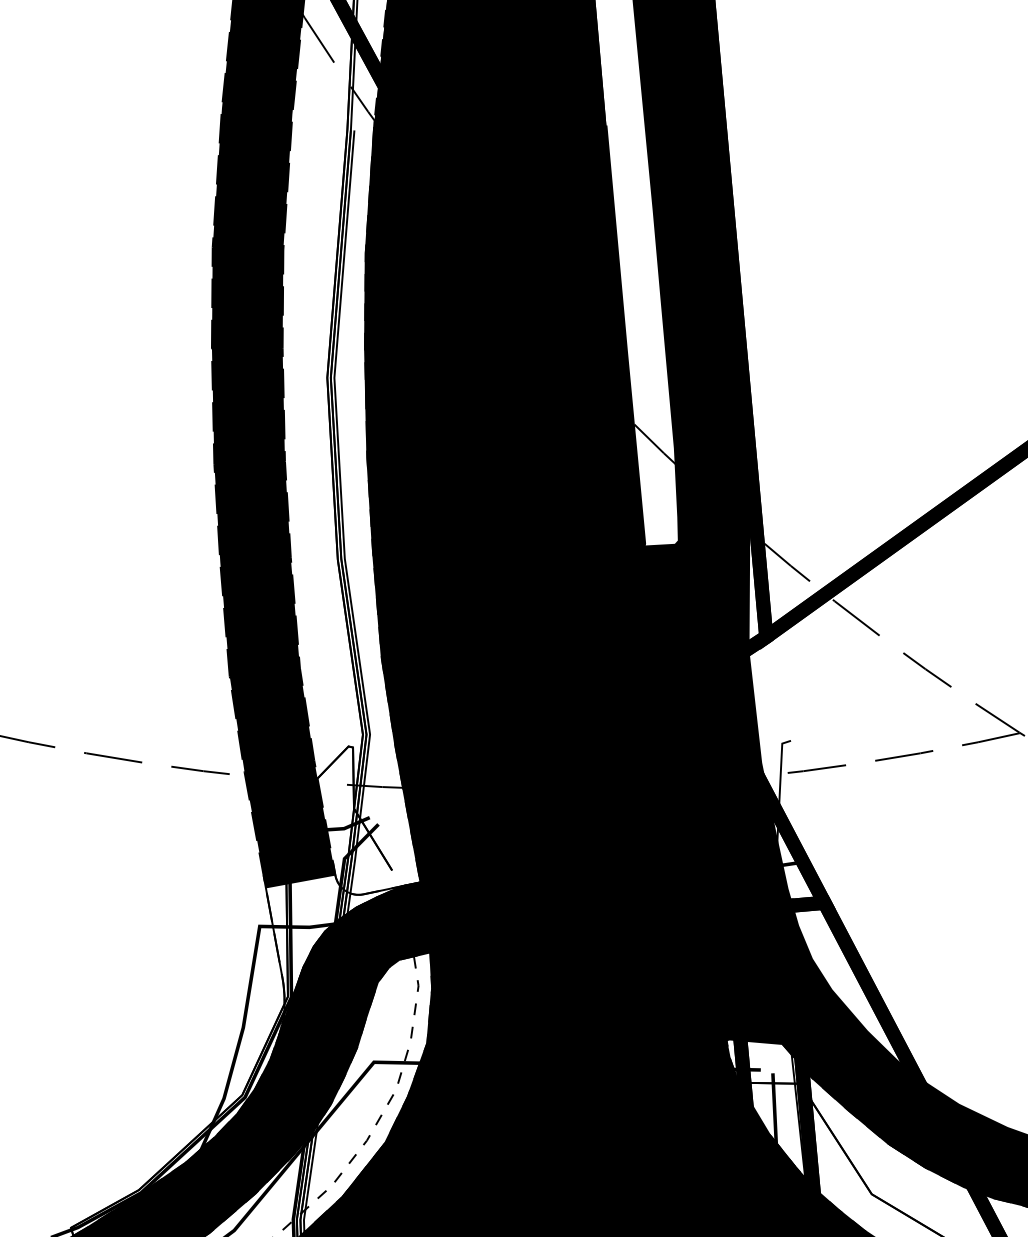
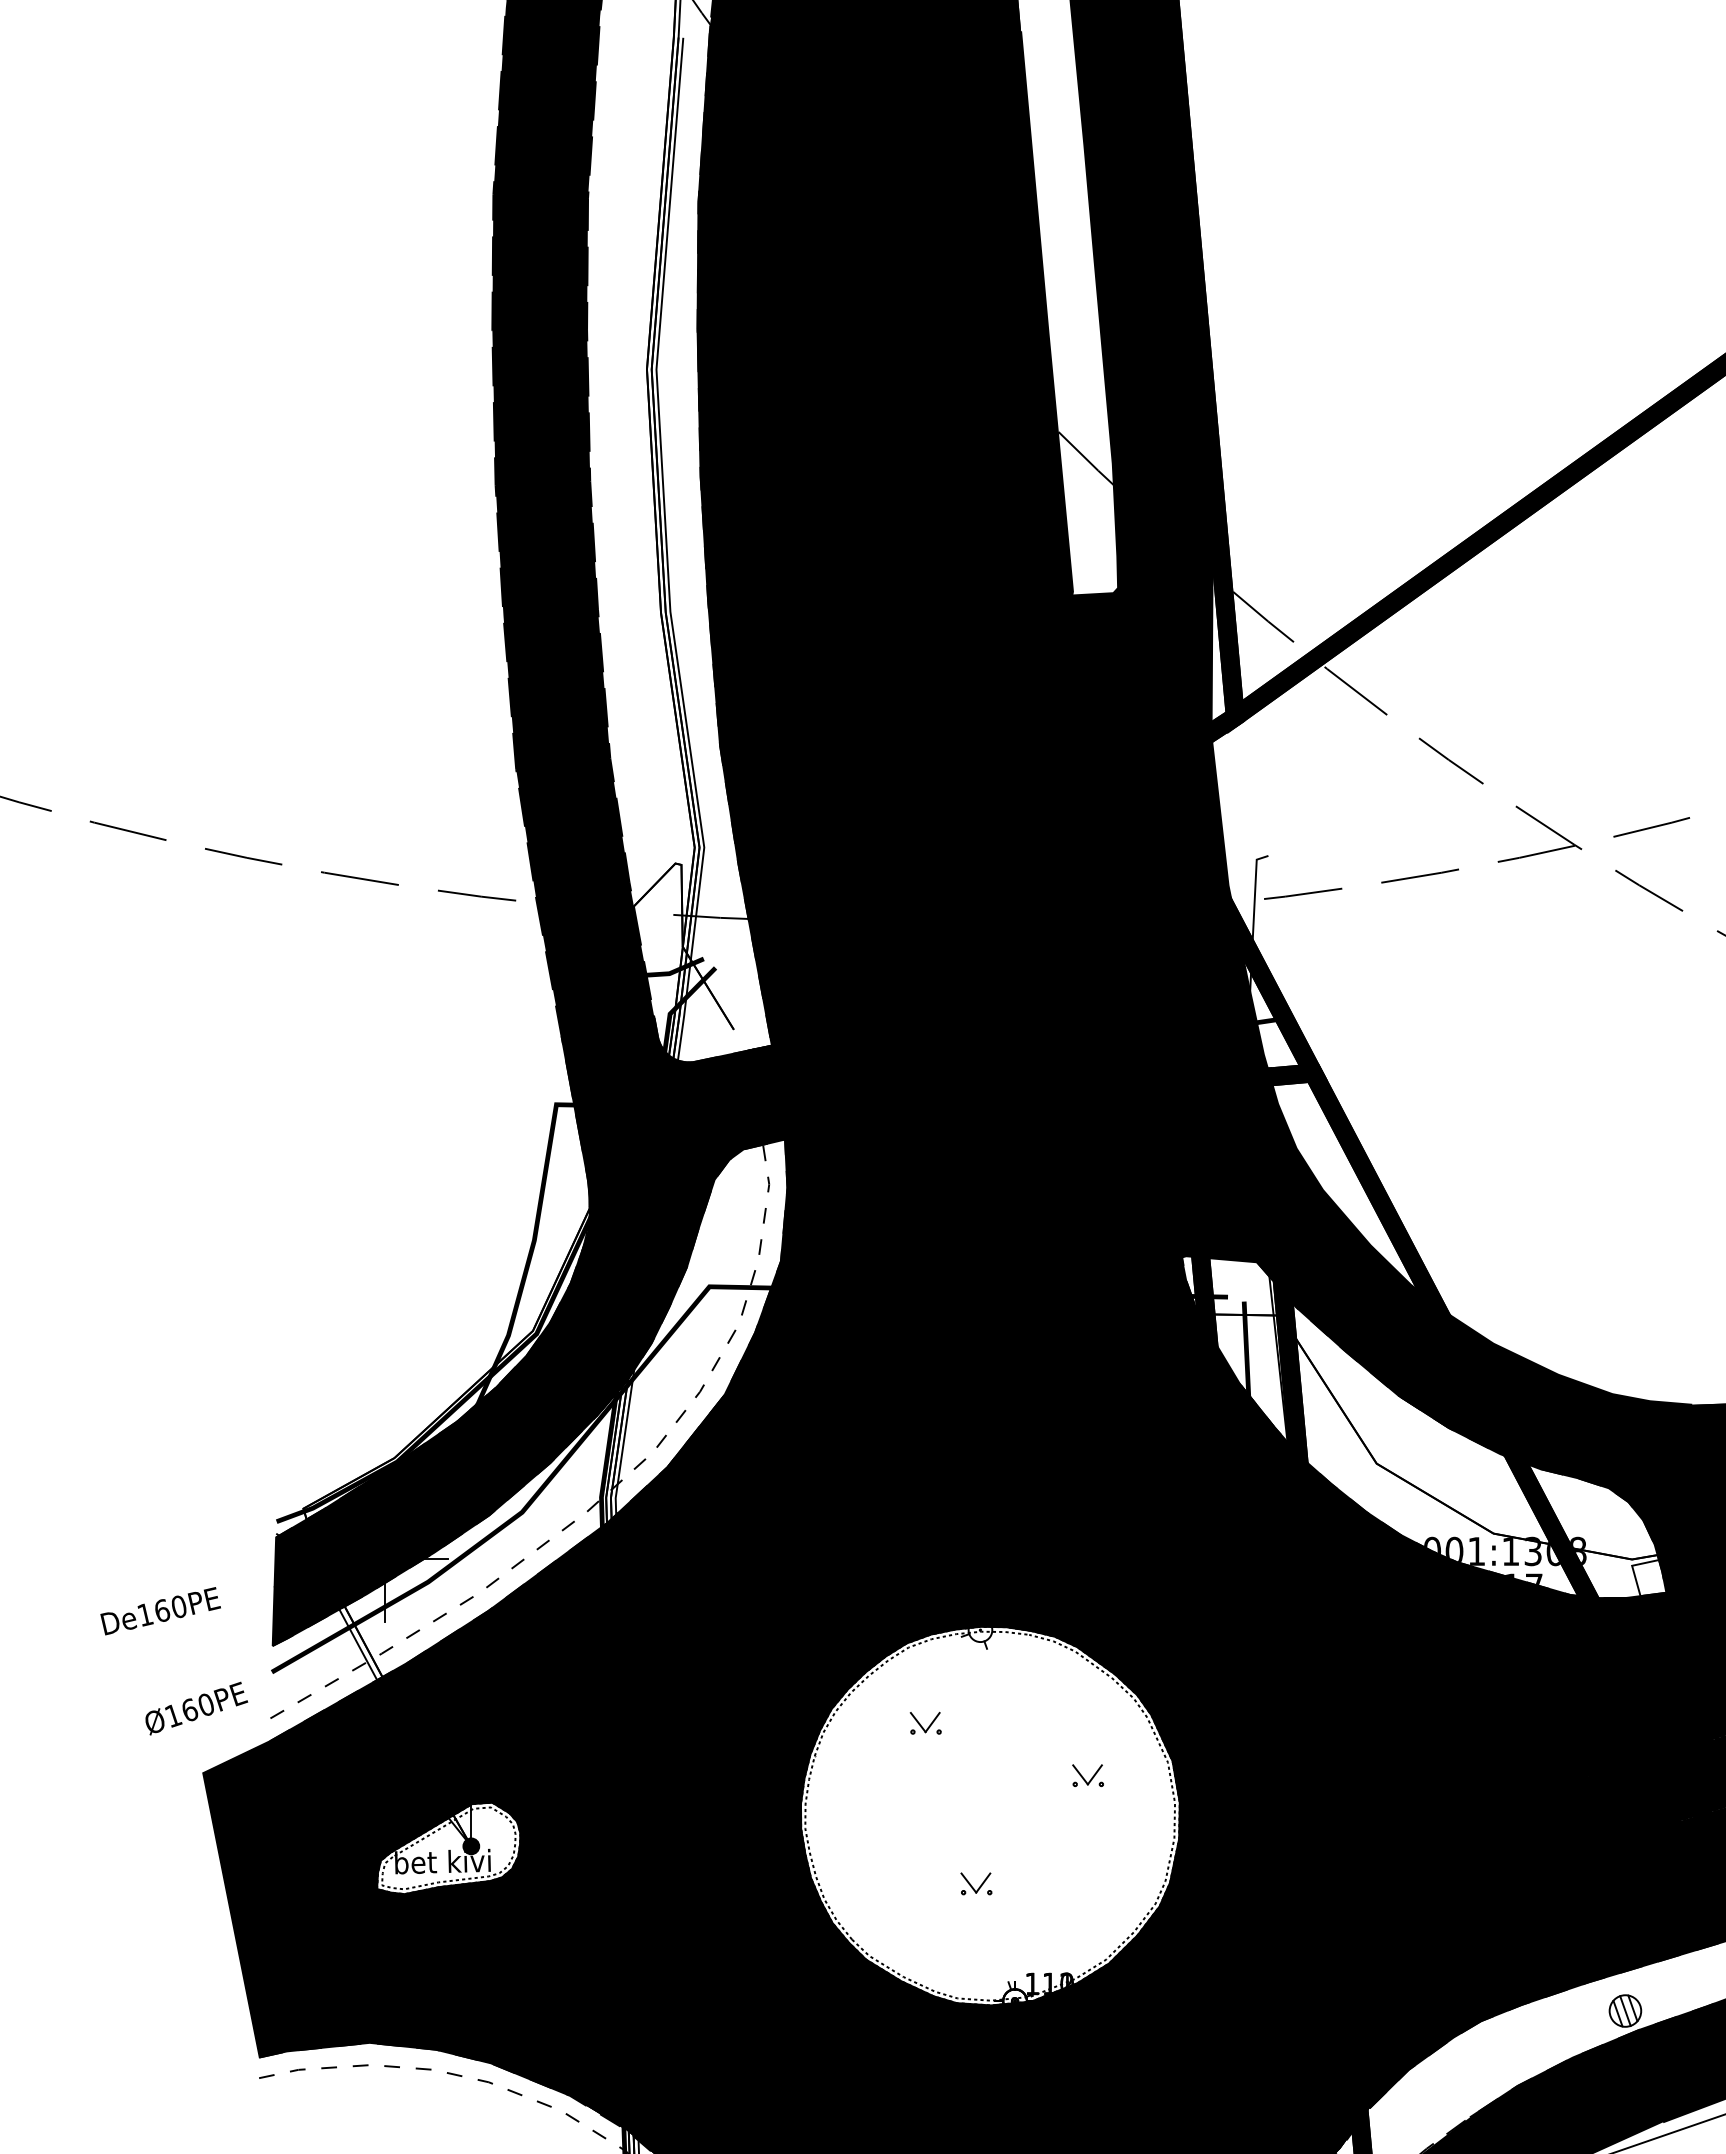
fill: (336, 943) -> (659, 1127), added

